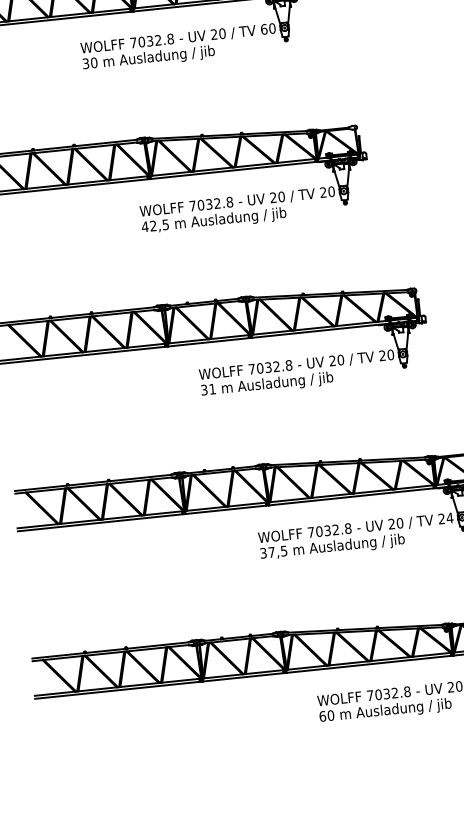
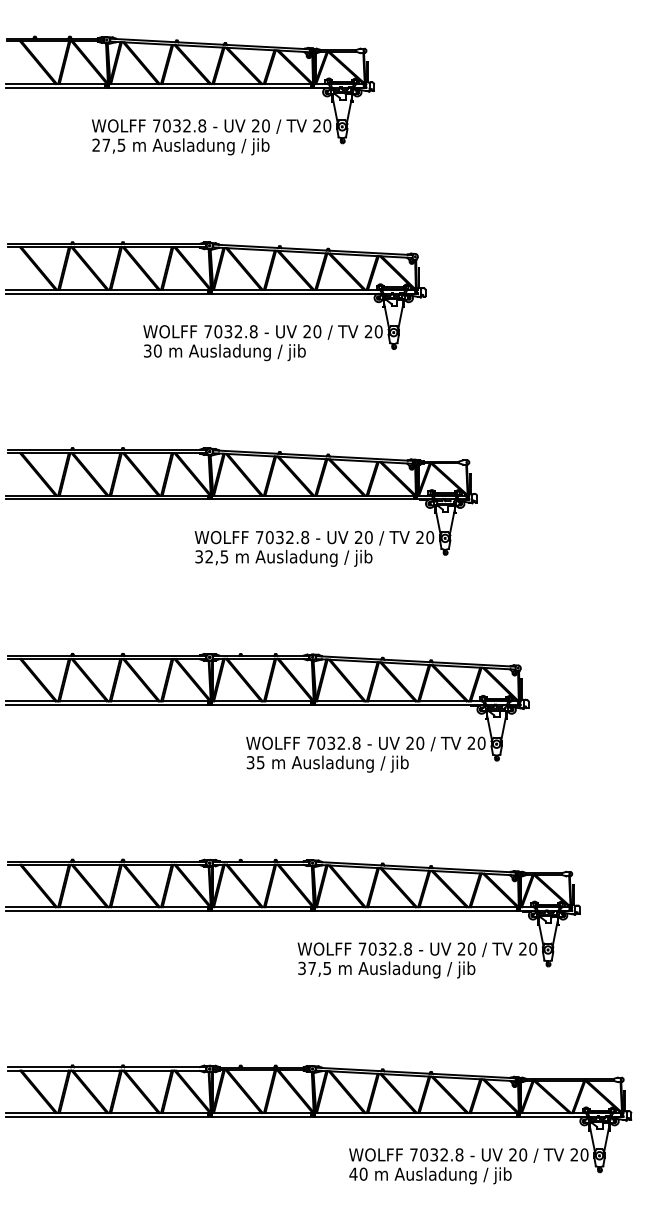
text: (264, 29) -> (368, 331), 60 -> 20
text: (145, 226) -> (199, 556), 42,5 -> 32,5
text: (212, 389) -> (260, 762), 31 -> 35
text: (449, 517) -> (532, 948), 24 -> 20
text: (322, 715) -> (353, 1173), 60 -> 40

